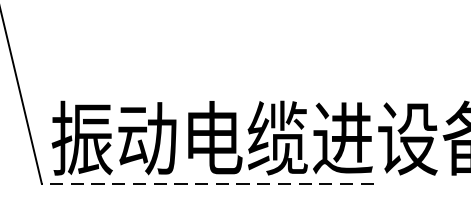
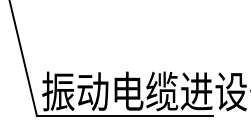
line: (206, 183) -> (124, 115), dashed -> solid

